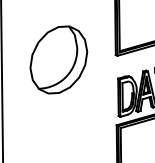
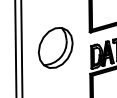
part: (58, 59) -> (55, 47), moved

